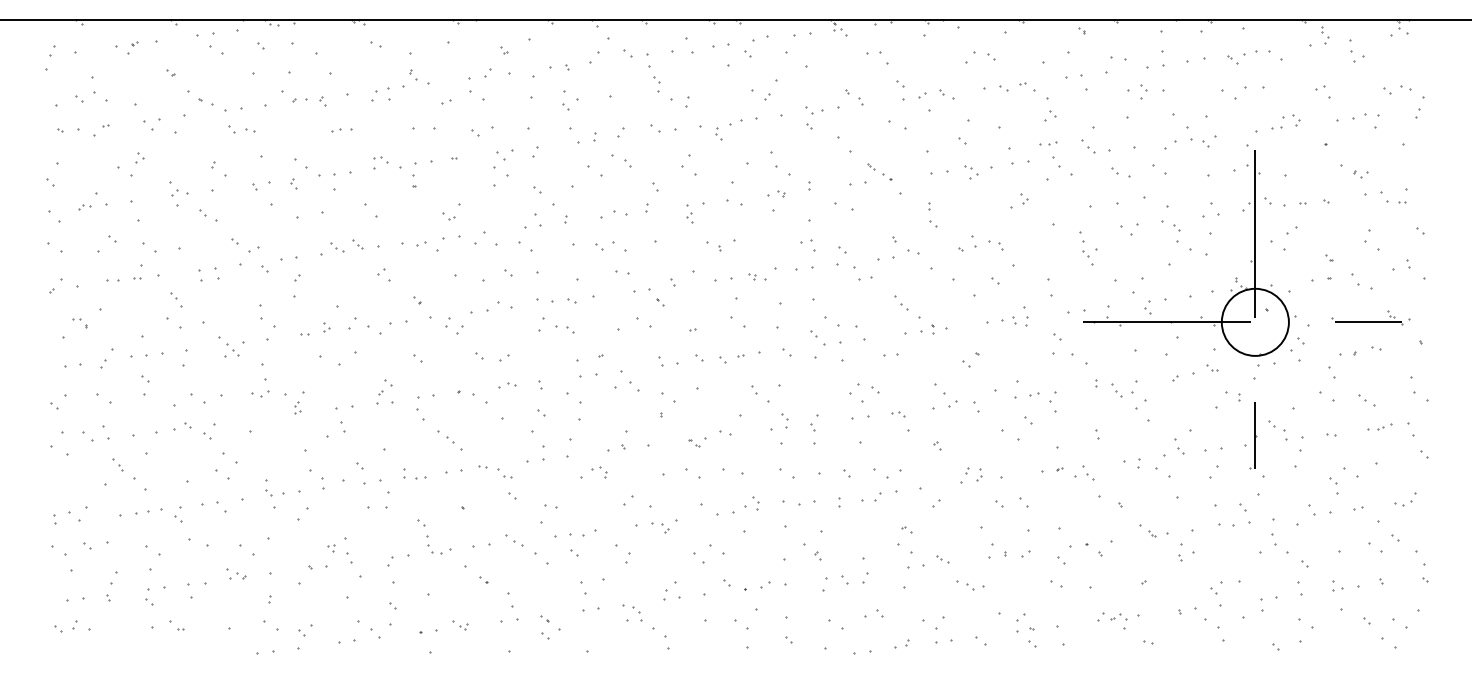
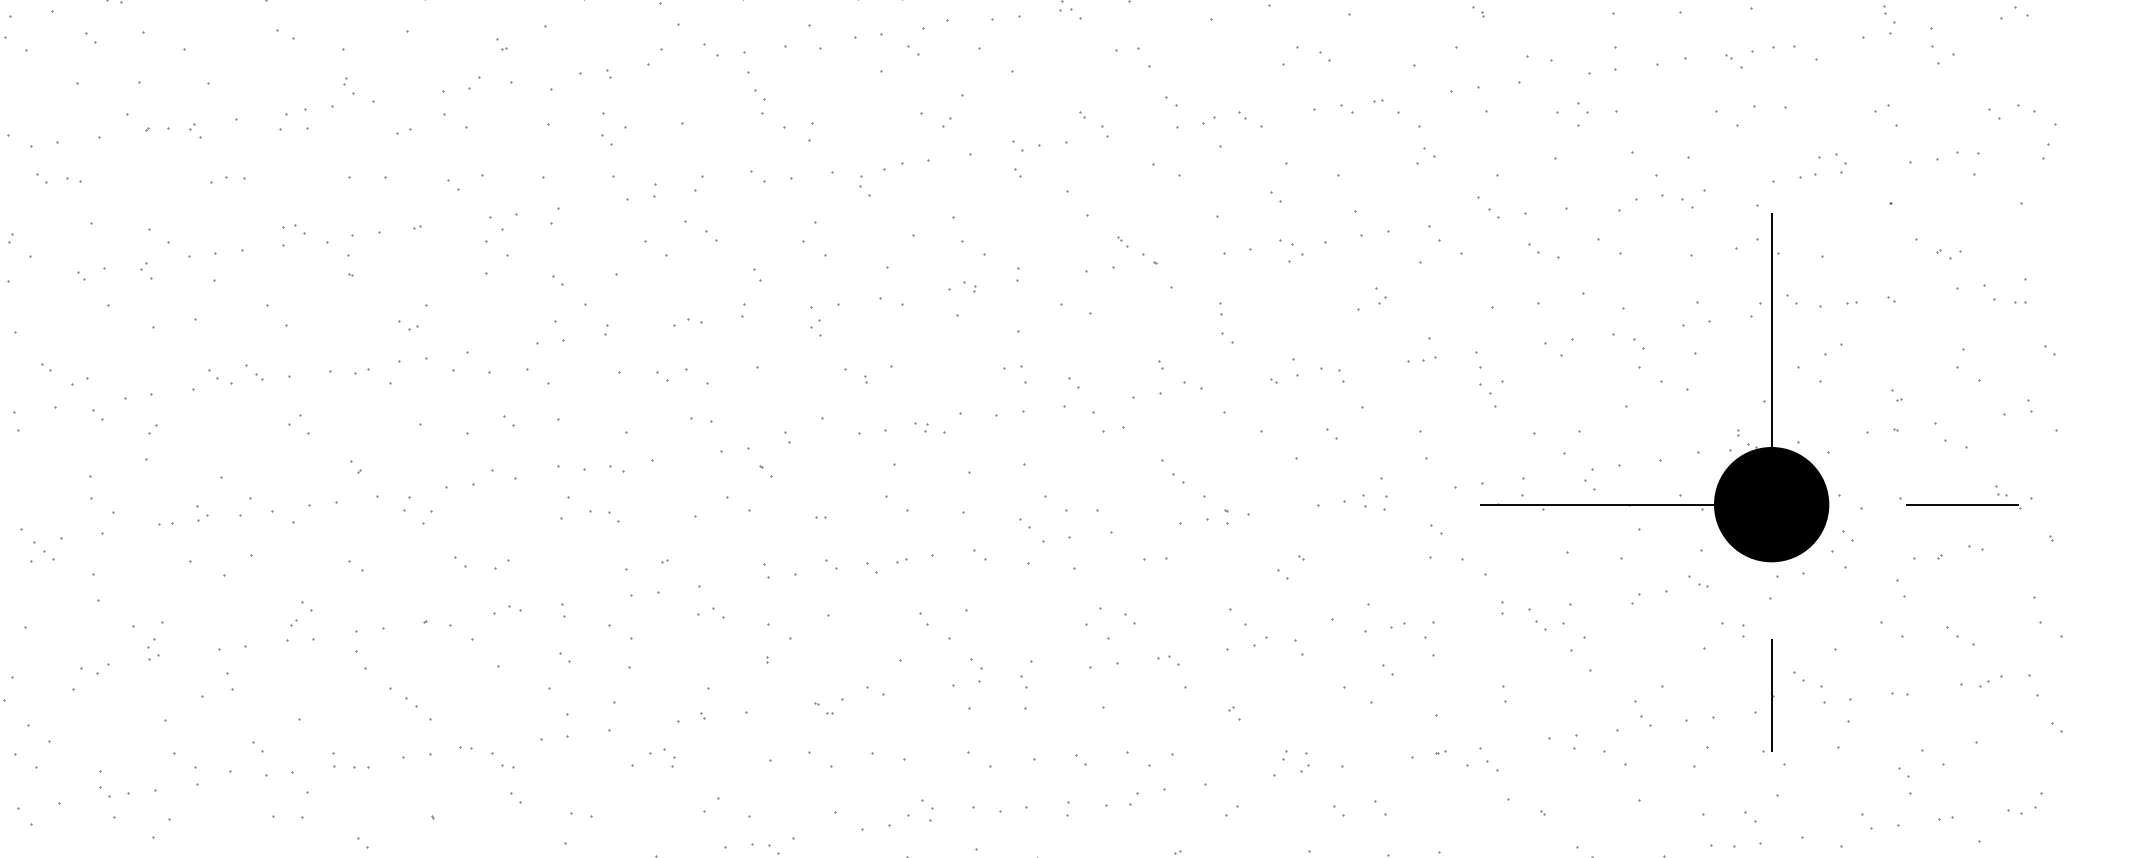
part: (1048, 143) -> (1422, 359), moved
part: (614, 214) -> (688, 322), size x0.62
fill: (1254, 321) -> (1770, 503), added
part: (627, 386) -> (710, 613), size x0.62
part: (260, 393) -> (95, 668), moved

